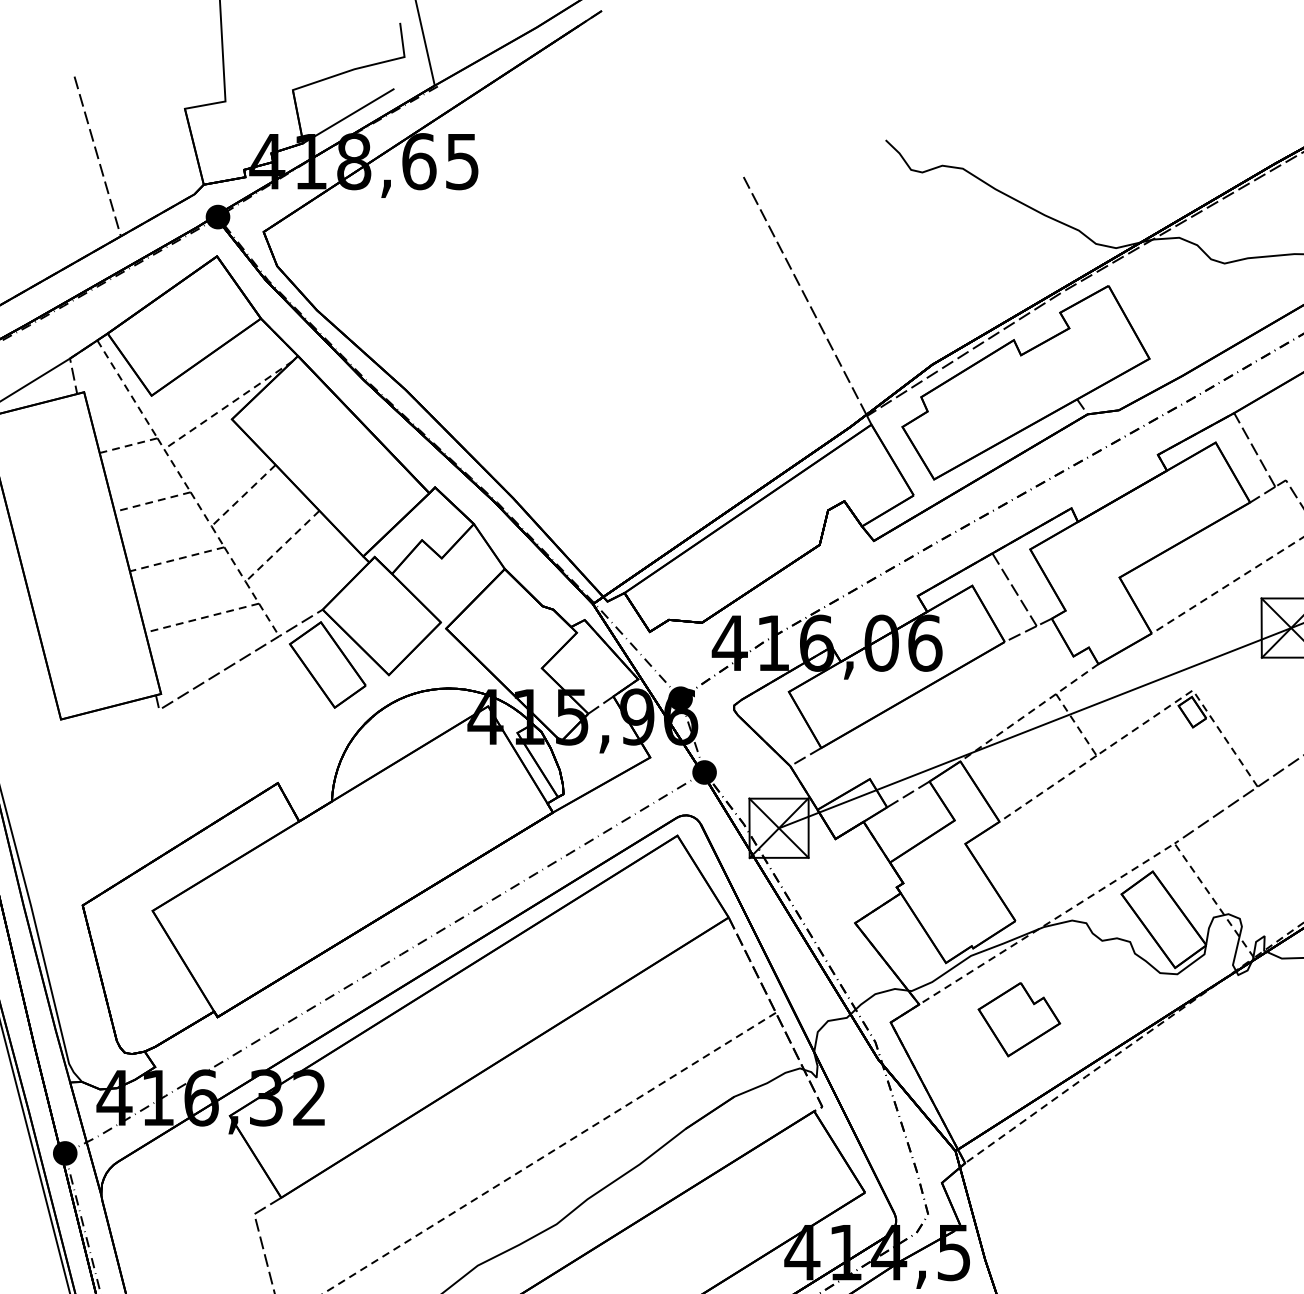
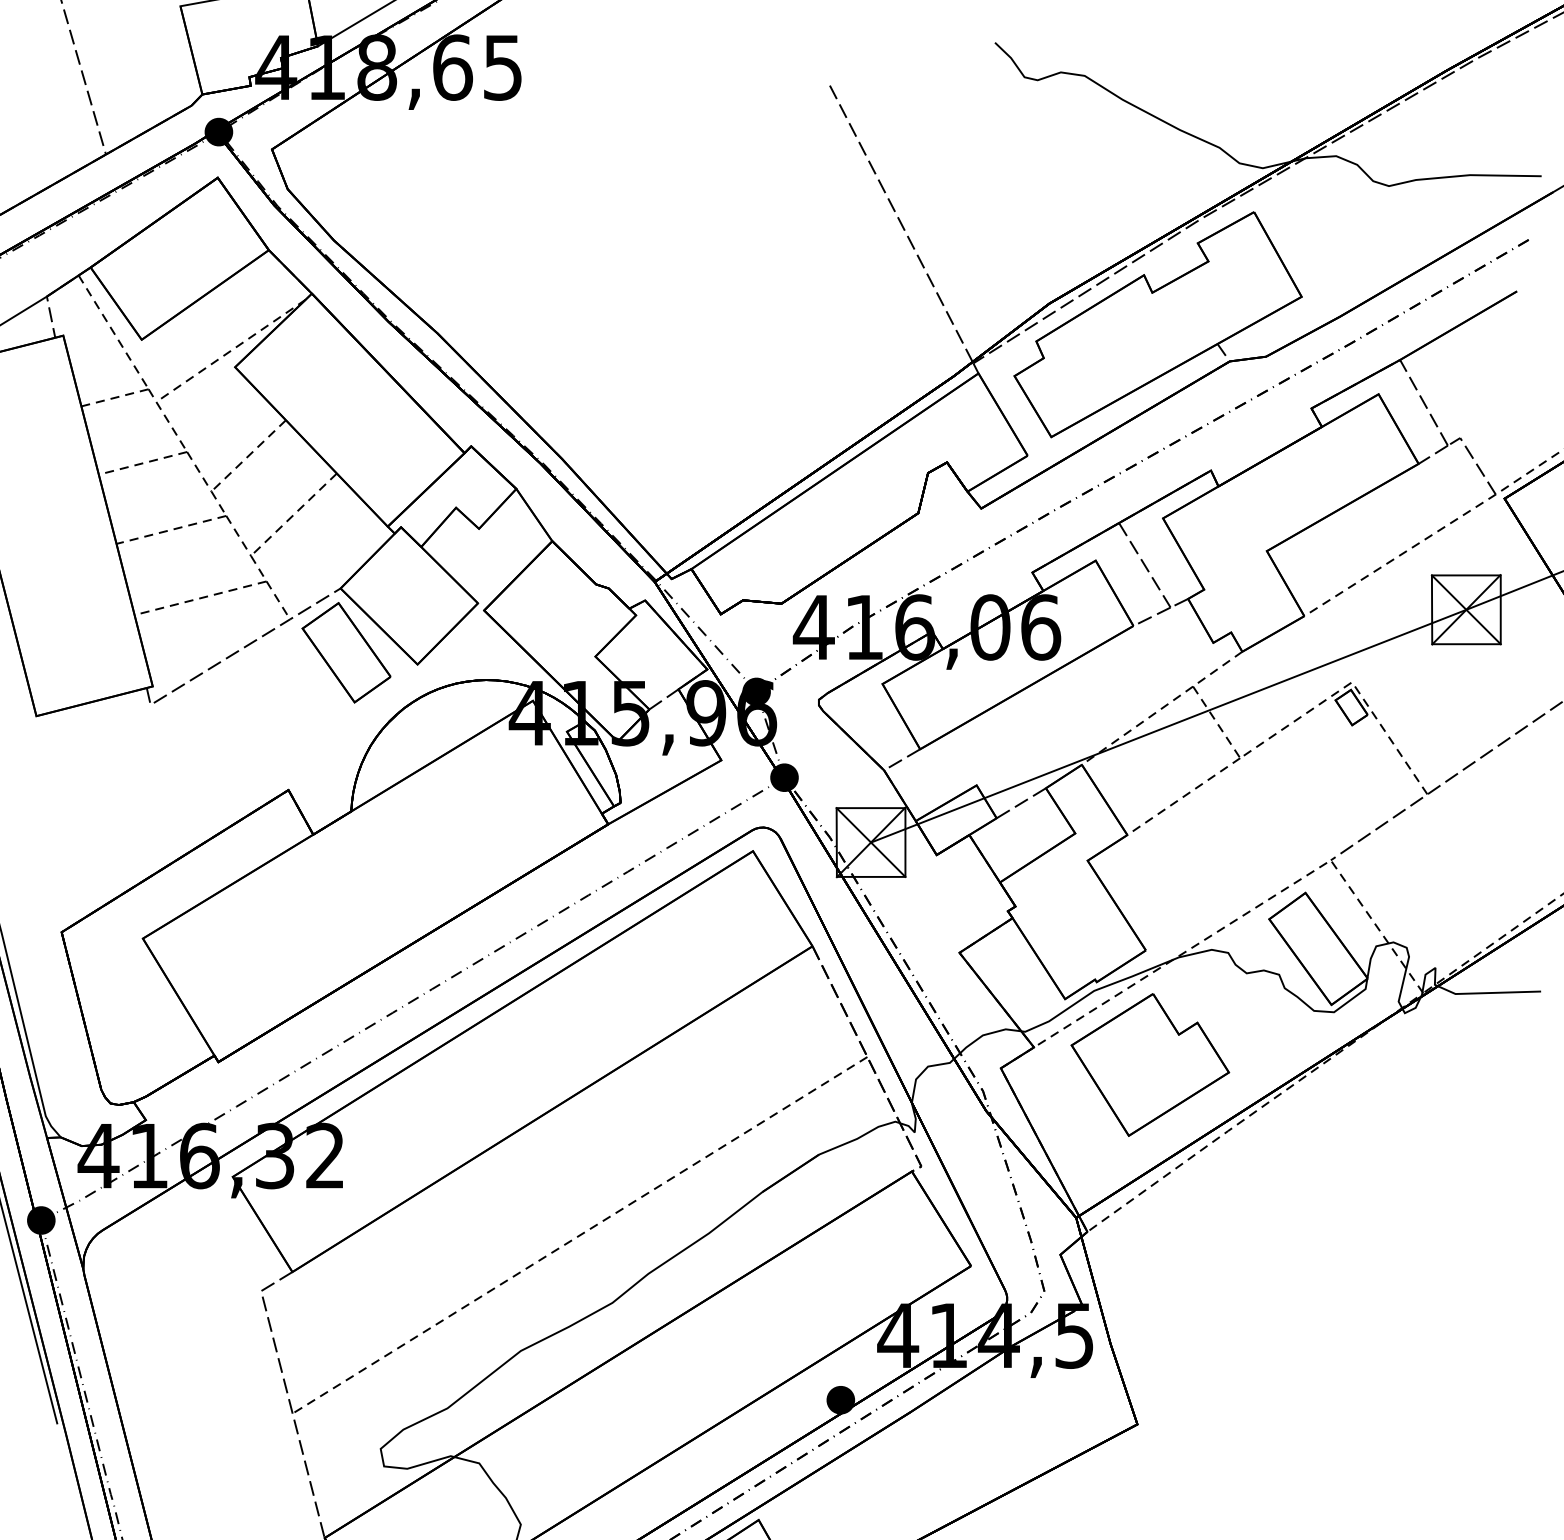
part: (1019, 1019) -> (1150, 1064), size x1.67

